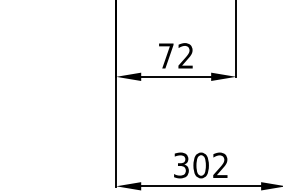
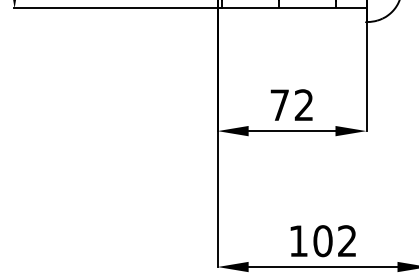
text: (181, 165) -> (298, 241), 302 -> 102

